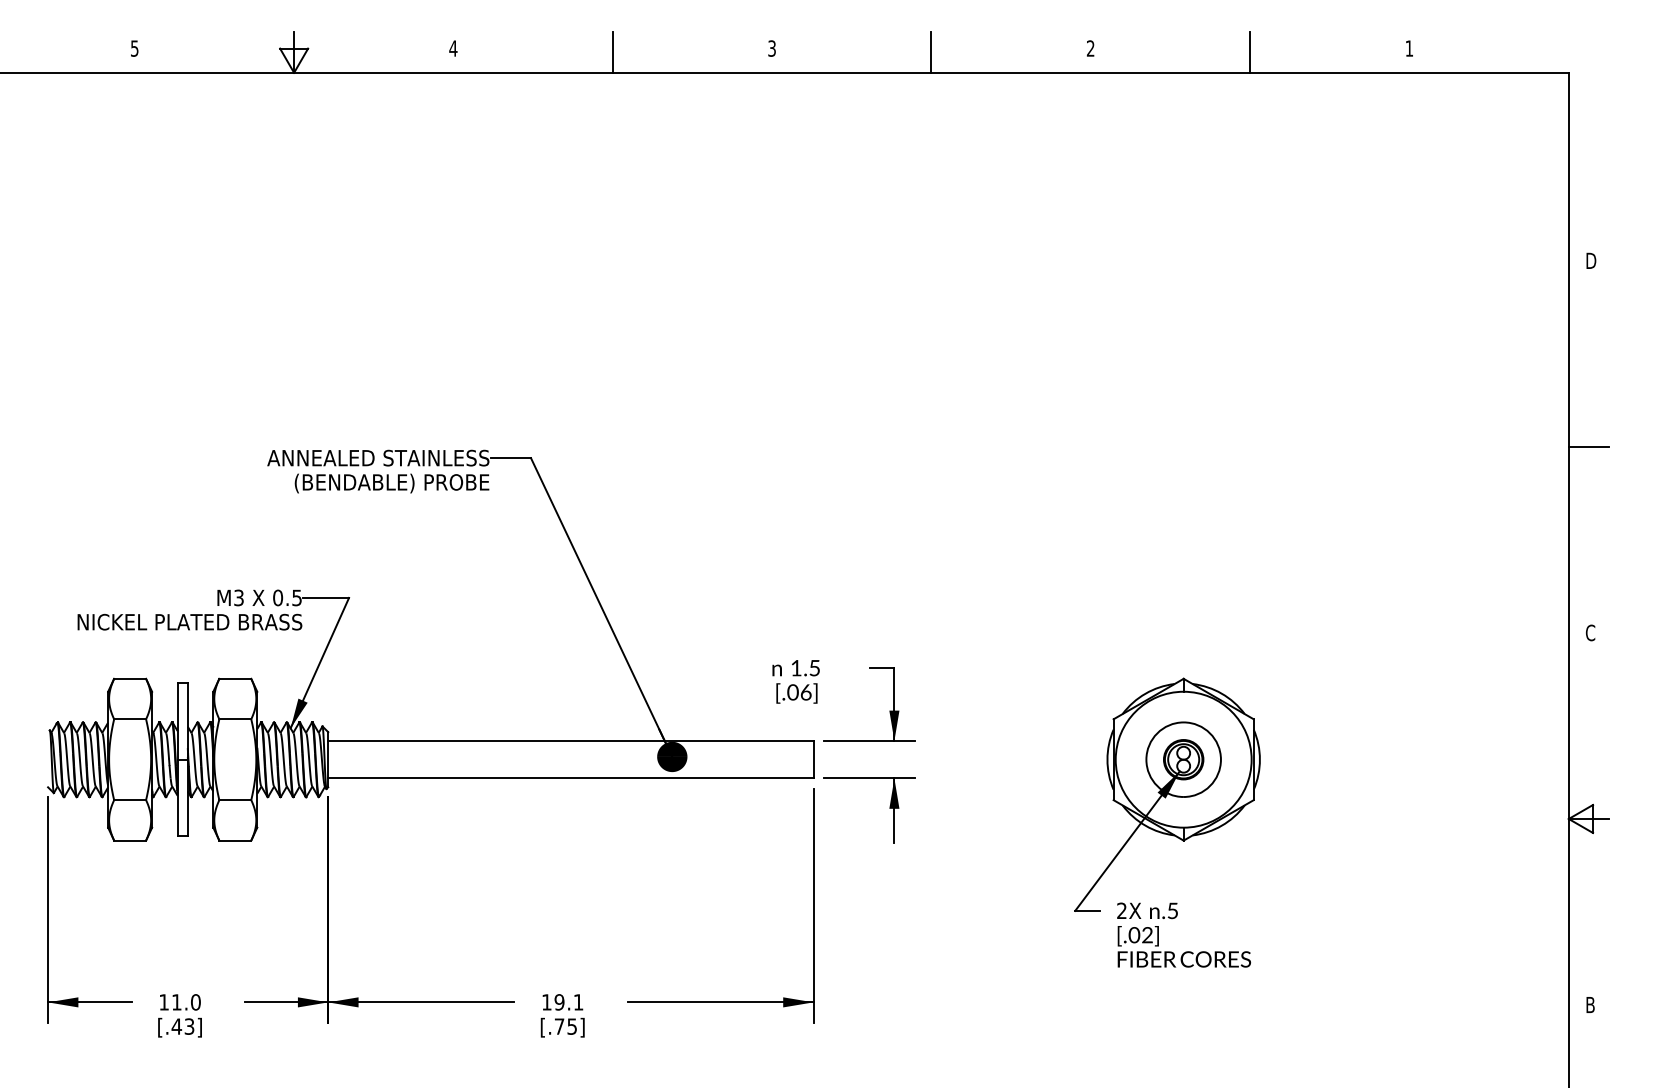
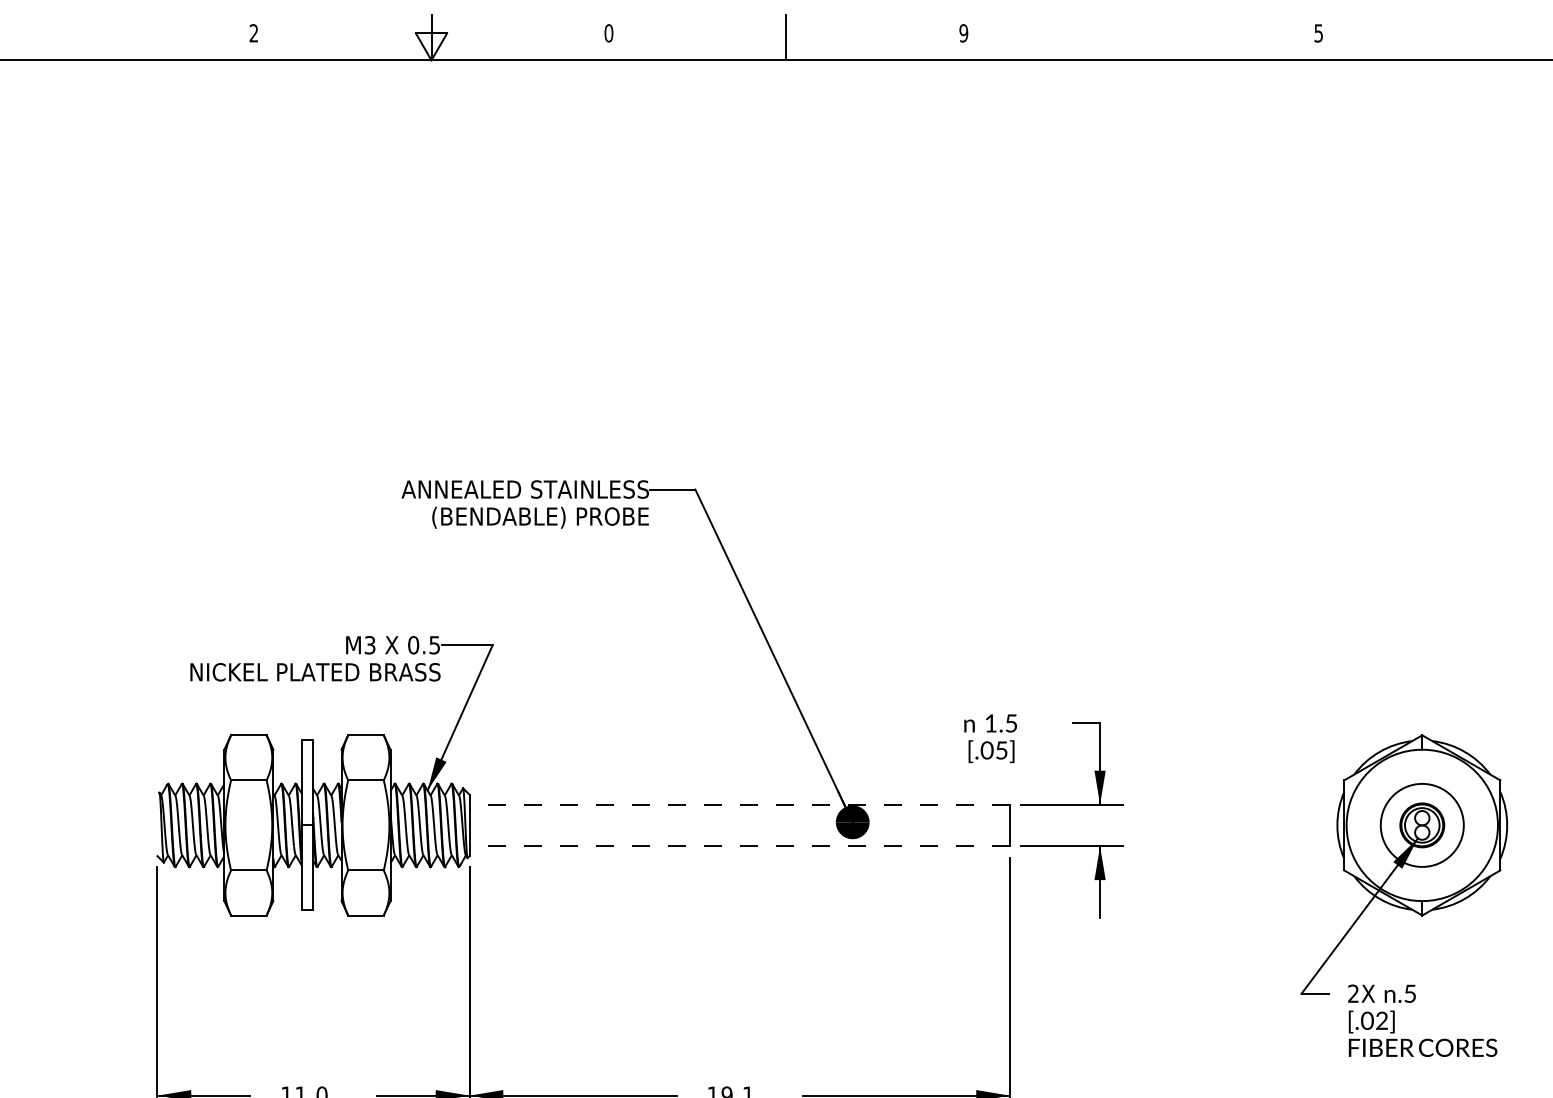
text: (134, 48) -> (253, 33), 5 -> 2
text: (453, 48) -> (609, 33), 4 -> 0
text: (771, 48) -> (963, 33), 3 -> 9
text: (1090, 48) -> (1318, 33), 2 -> 5
line: (931, 52) -> (1141, 37), removed
line: (1250, 52) -> (1496, 37), removed
text: (805, 692) -> (1001, 750), [.06] -> [.05]
line: (570, 740) -> (739, 804), solid -> dashed
line: (570, 778) -> (739, 846), solid -> dashed

